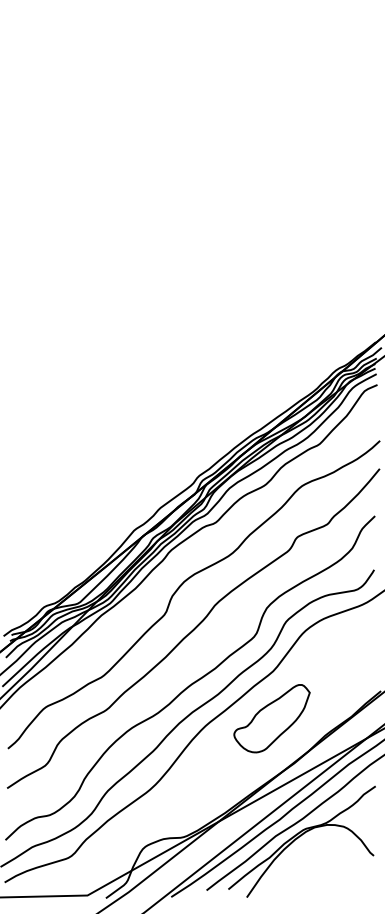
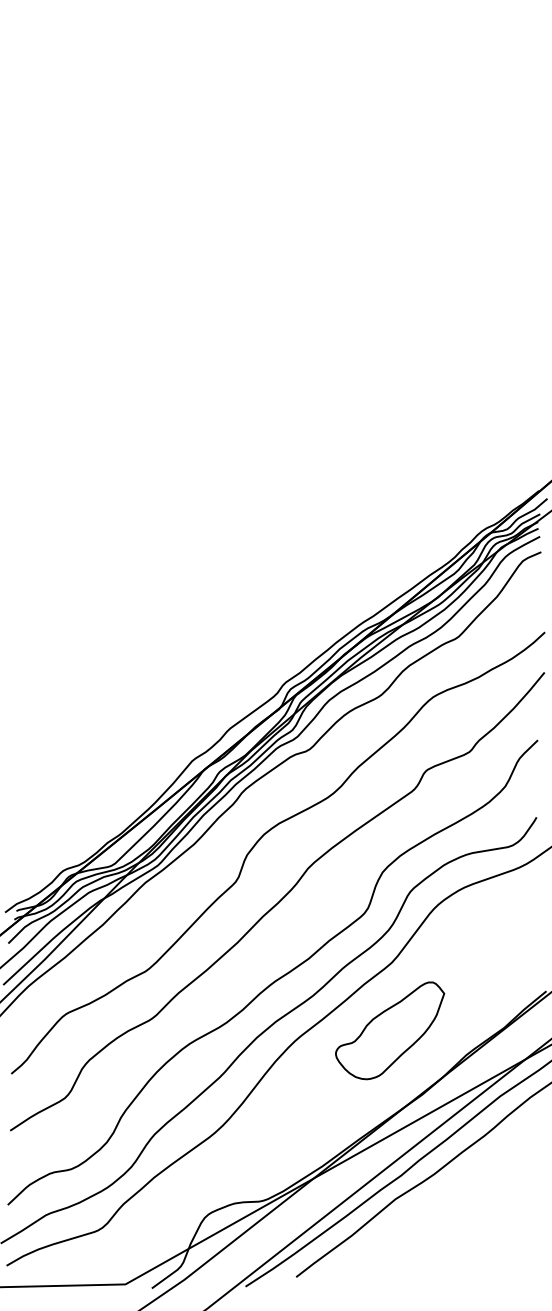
part: (301, 841) -> (432, 1206), removed

